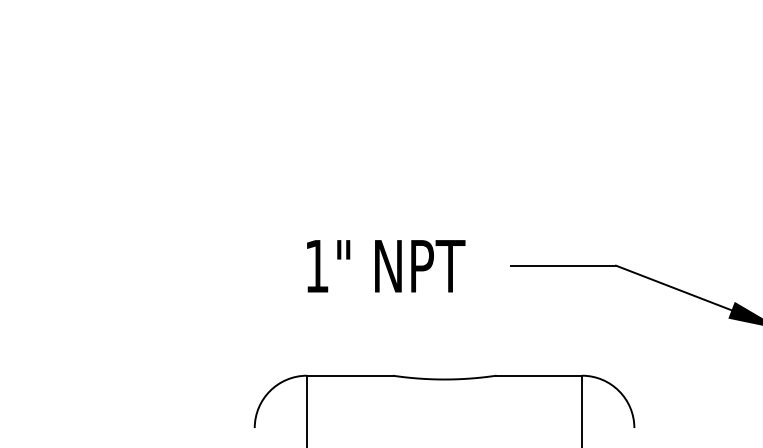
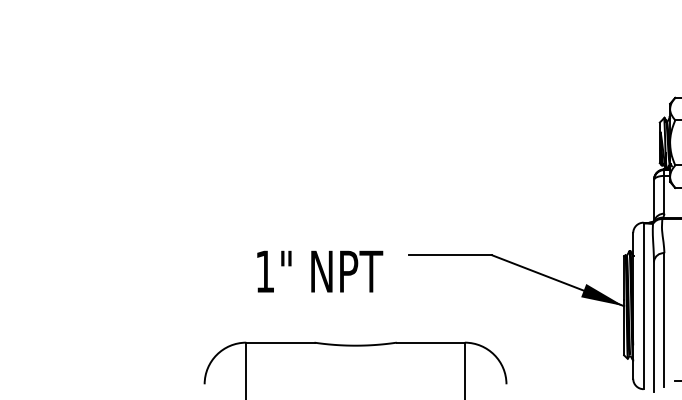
text: (386, 266) -> (320, 271), moved

